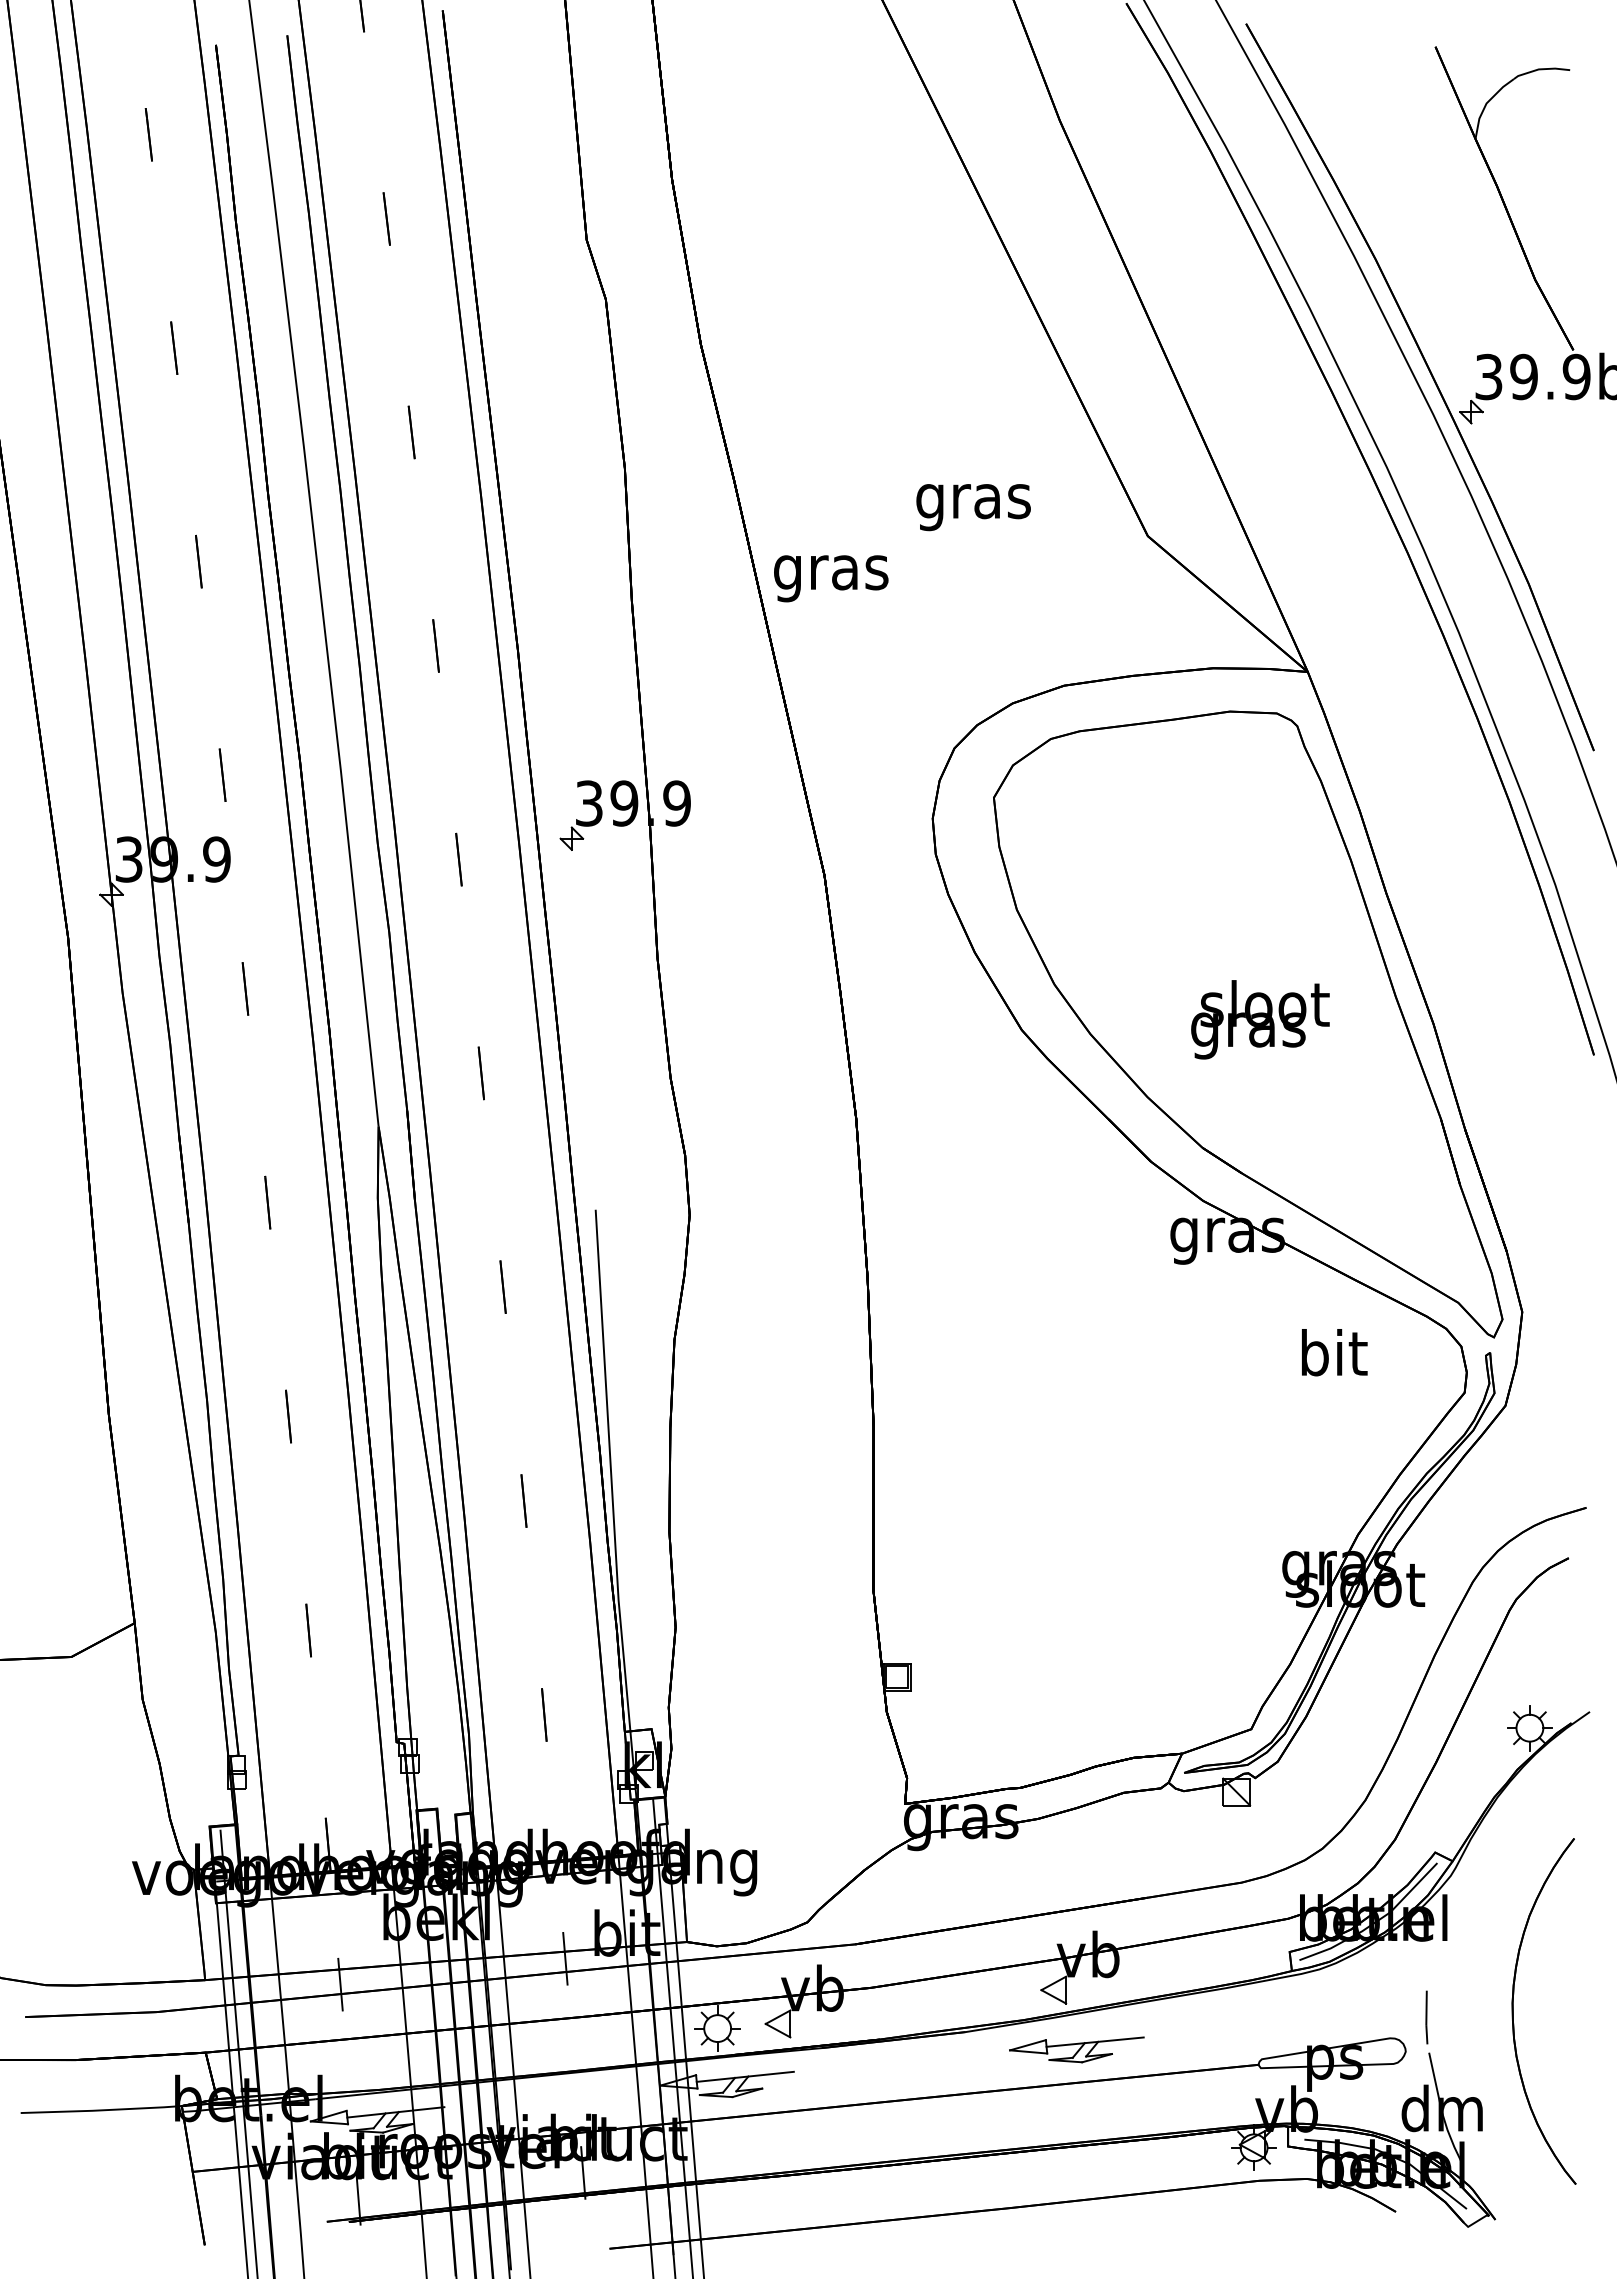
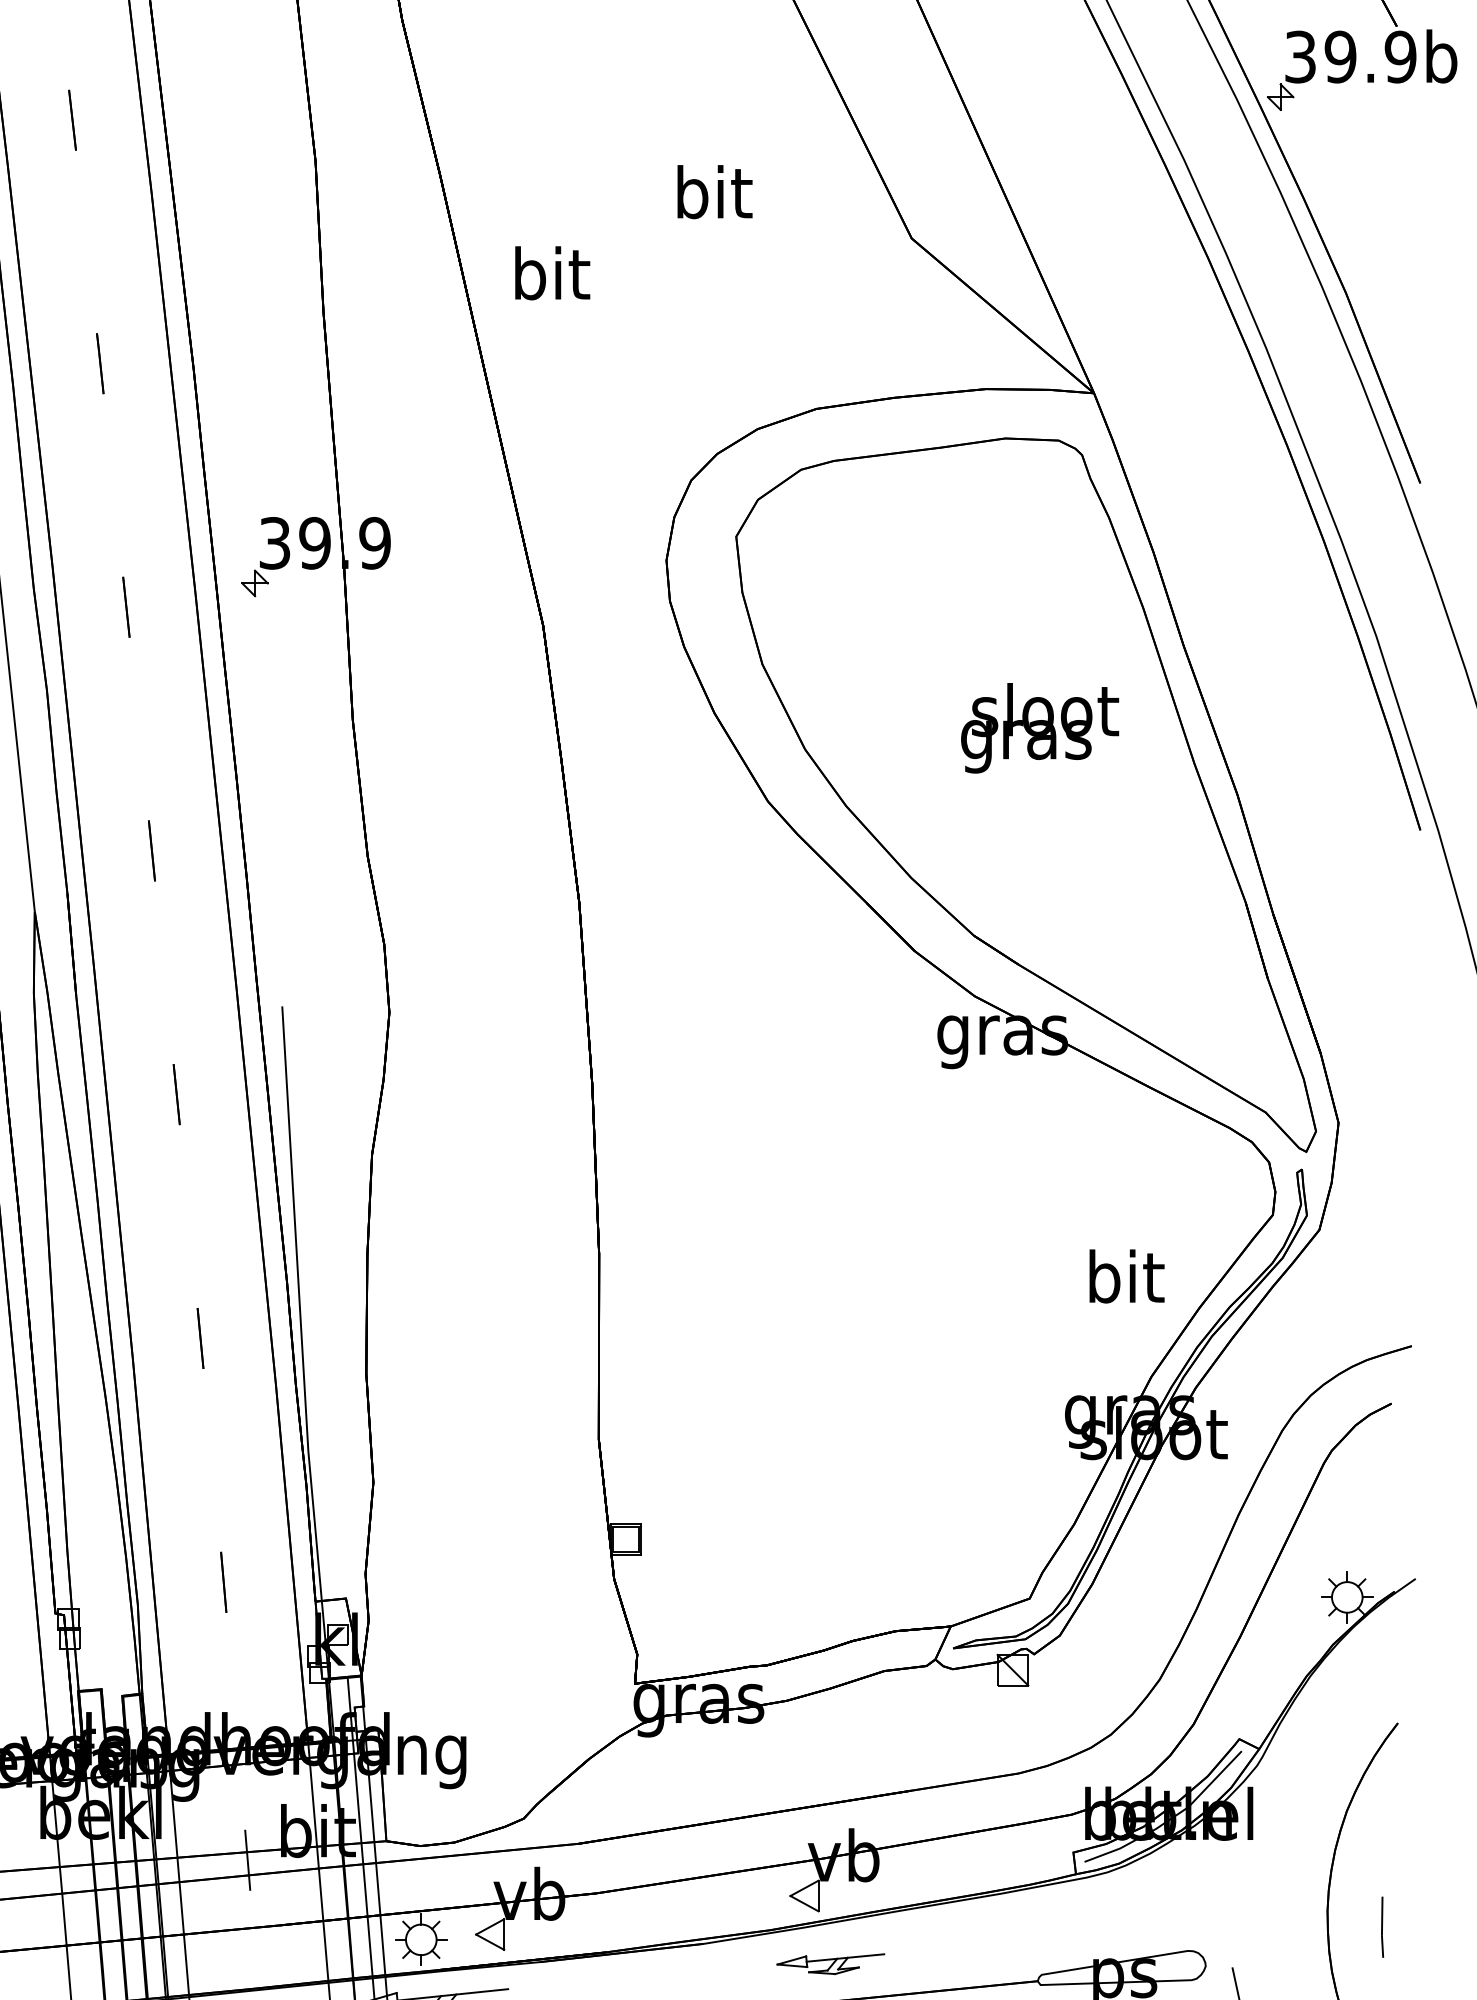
text: (973, 501) -> (712, 198), gras -> bit
text: (831, 572) -> (551, 279), gras -> bit
text: (1260, 1019) -> (1040, 727), moved
text: (1334, 1352) -> (1126, 1276), moved
line: (1426, 2017) -> (1382, 1927), moved
part: (1076, 2049) -> (830, 1963), size x0.7

